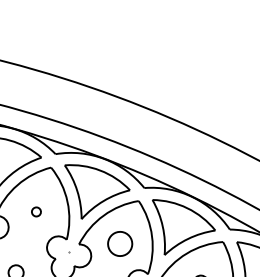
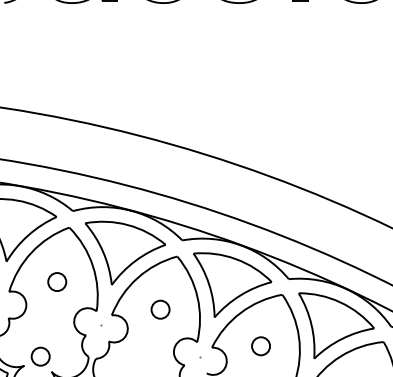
circle: (36, 211) -> (57, 281), size x1.67
circle: (120, 243) -> (160, 309), size x0.62

